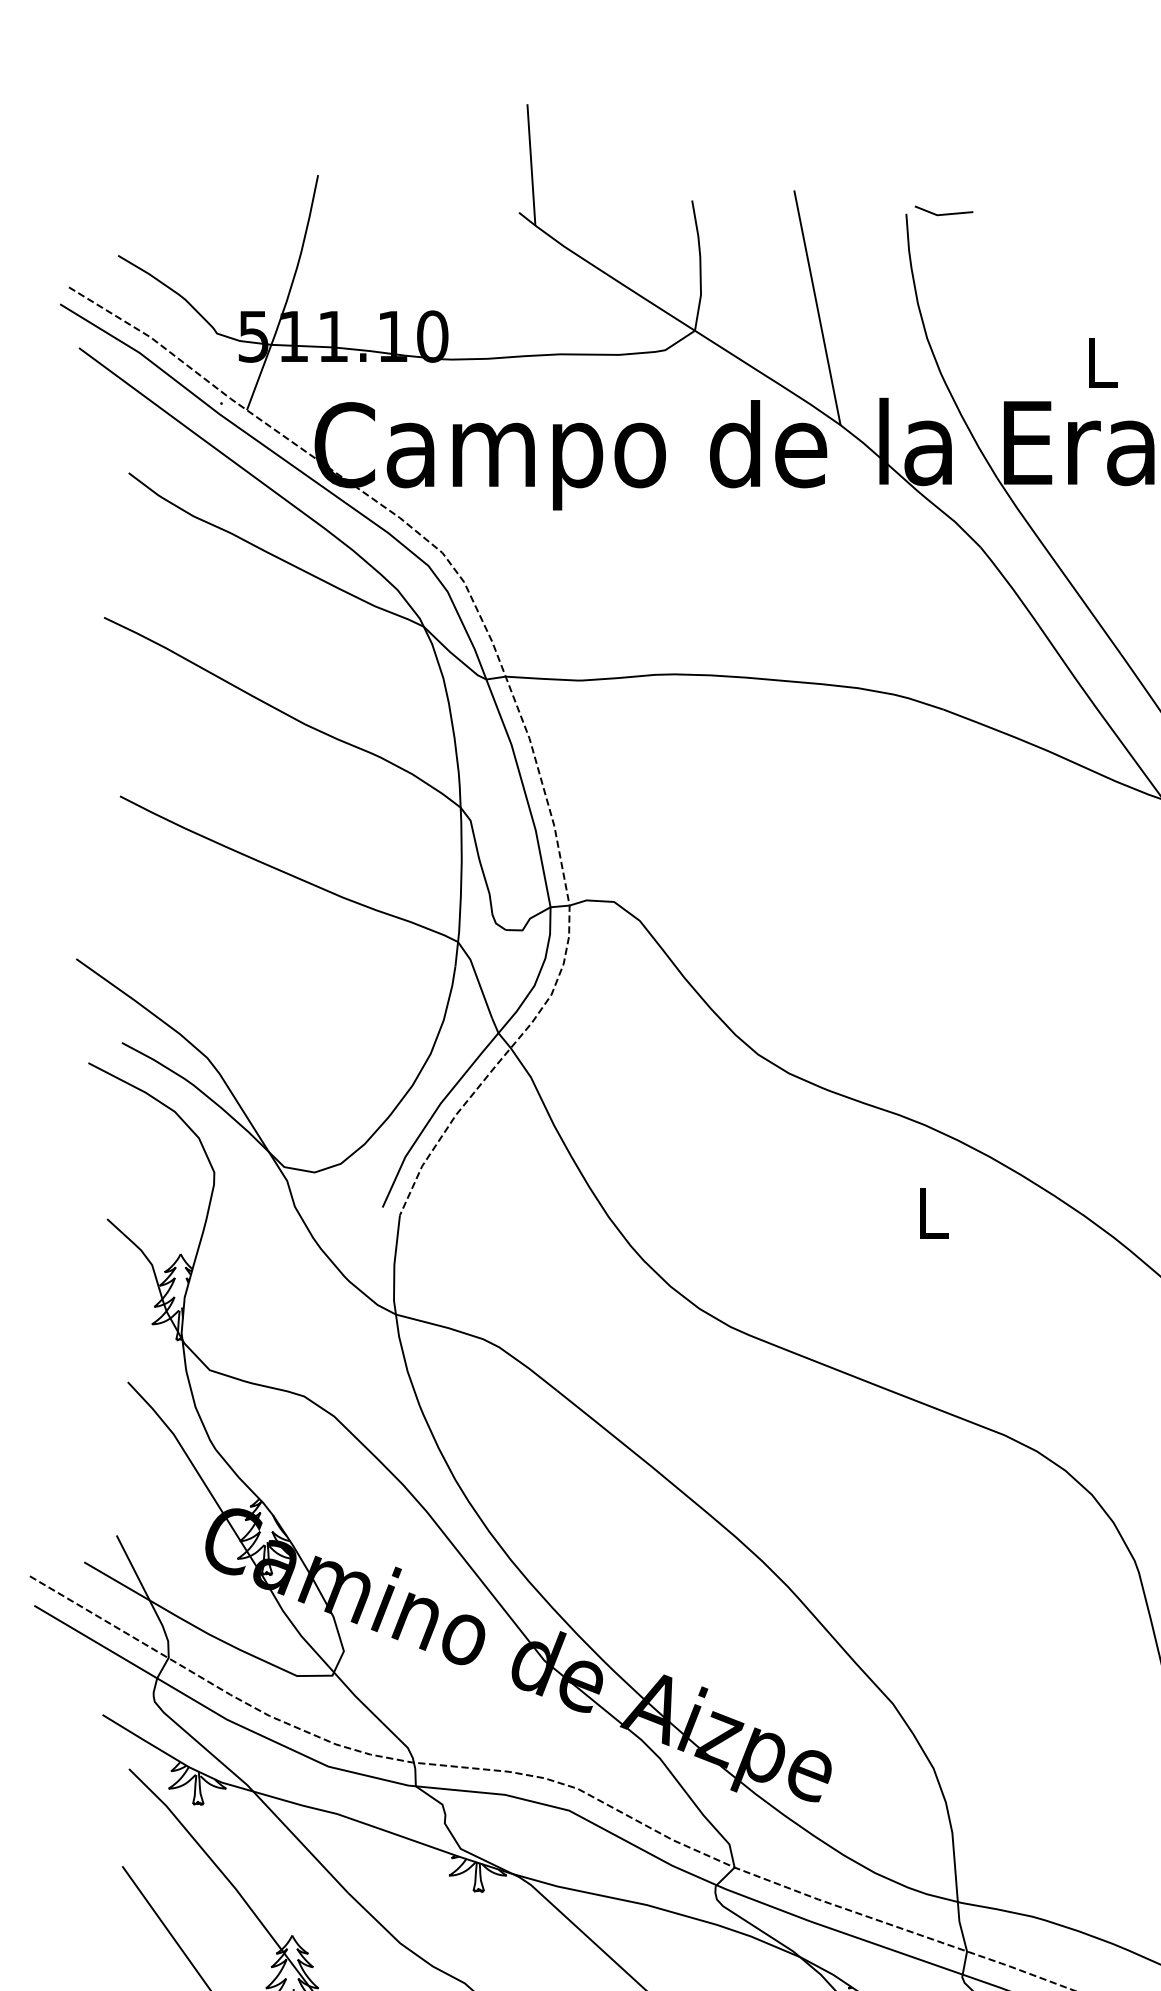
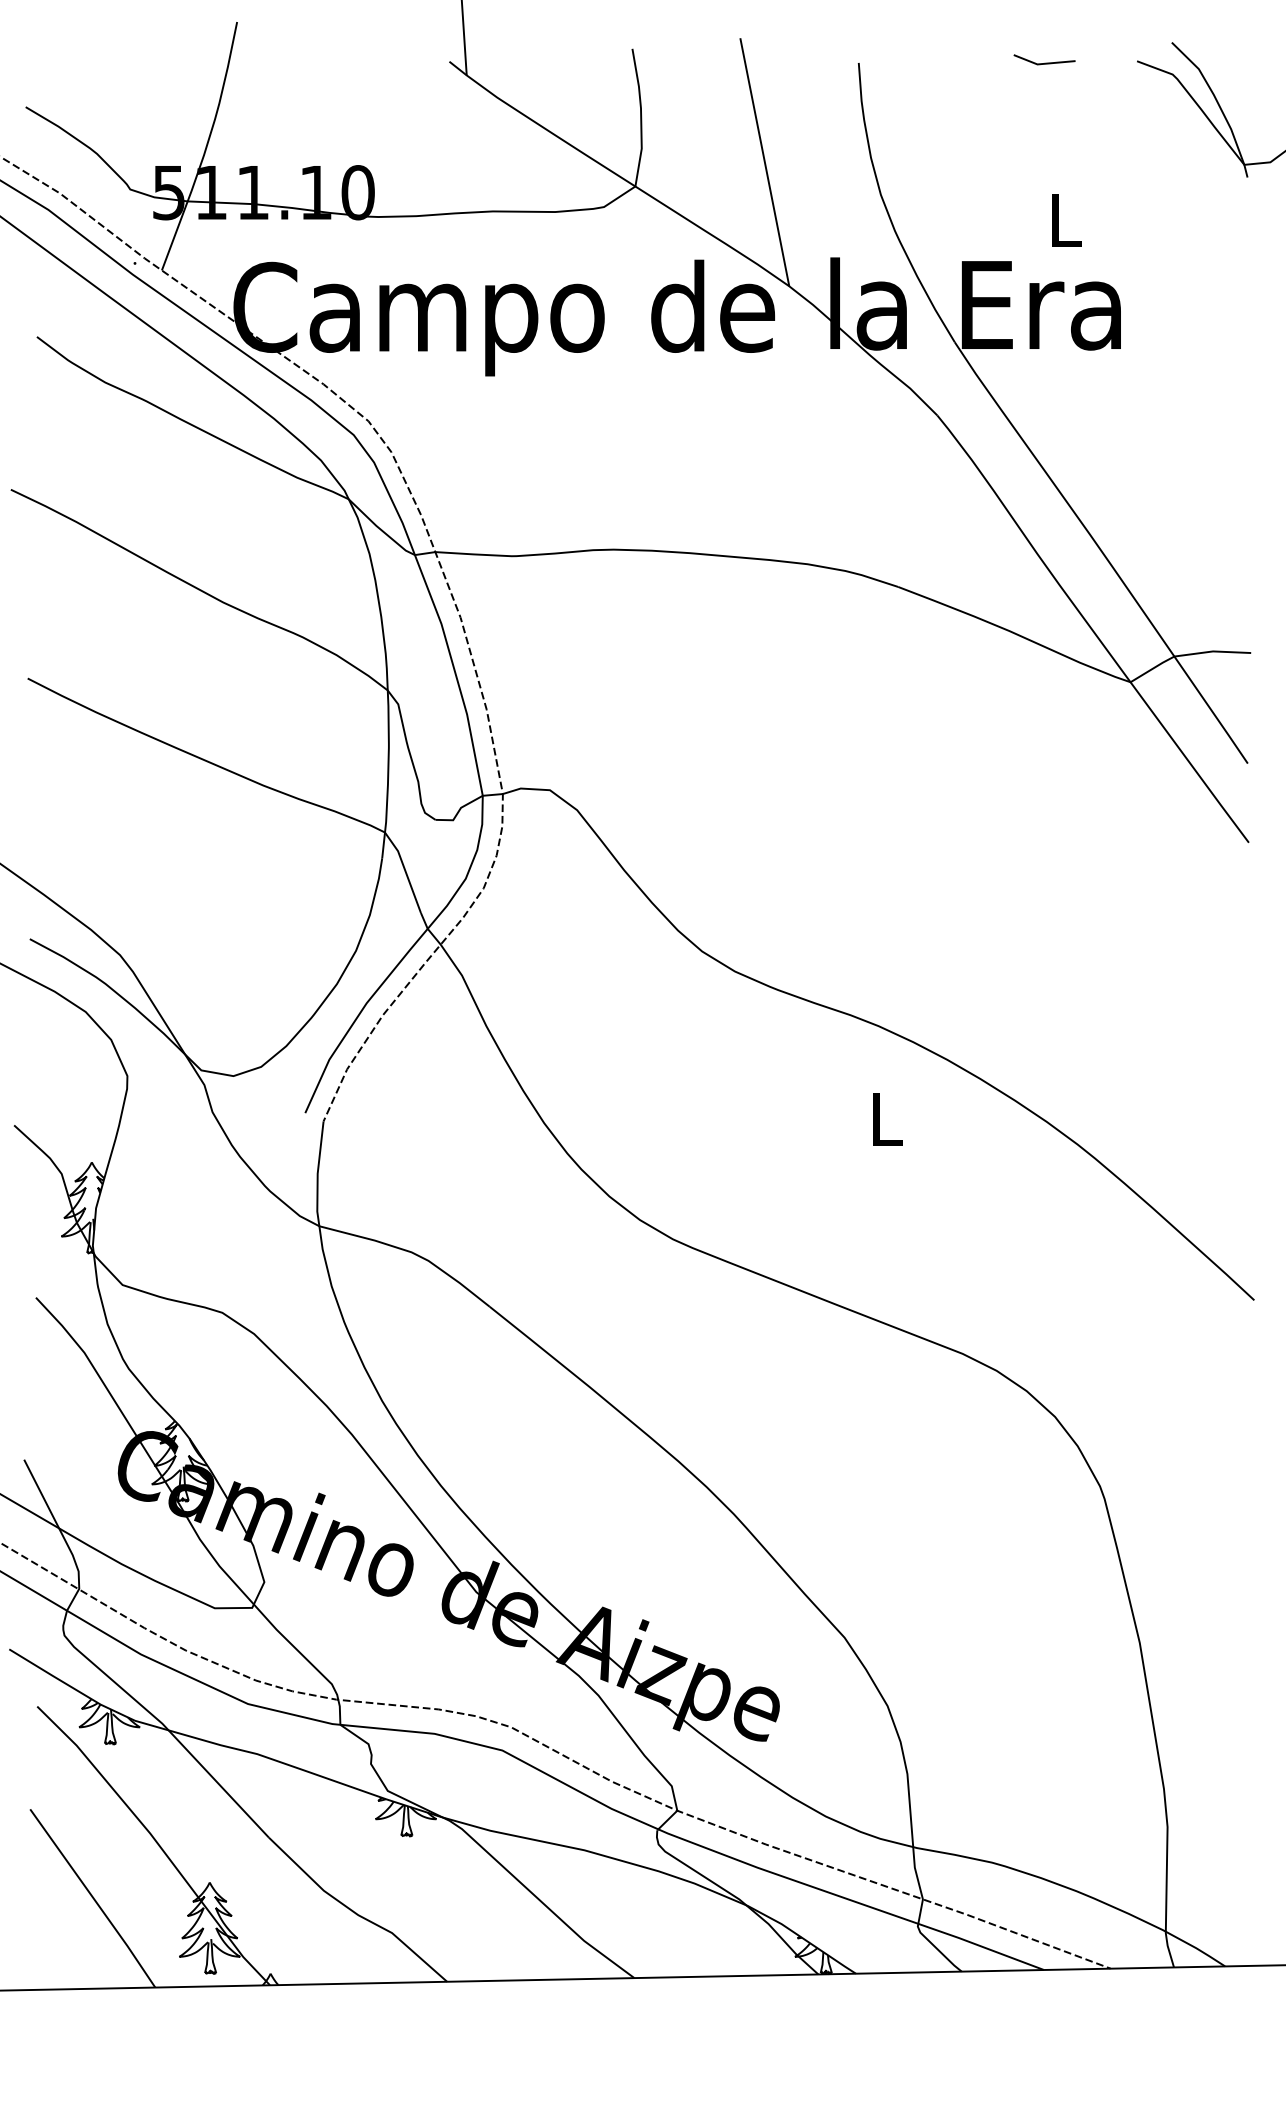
line: (943, 213) -> (1044, 62), moved

